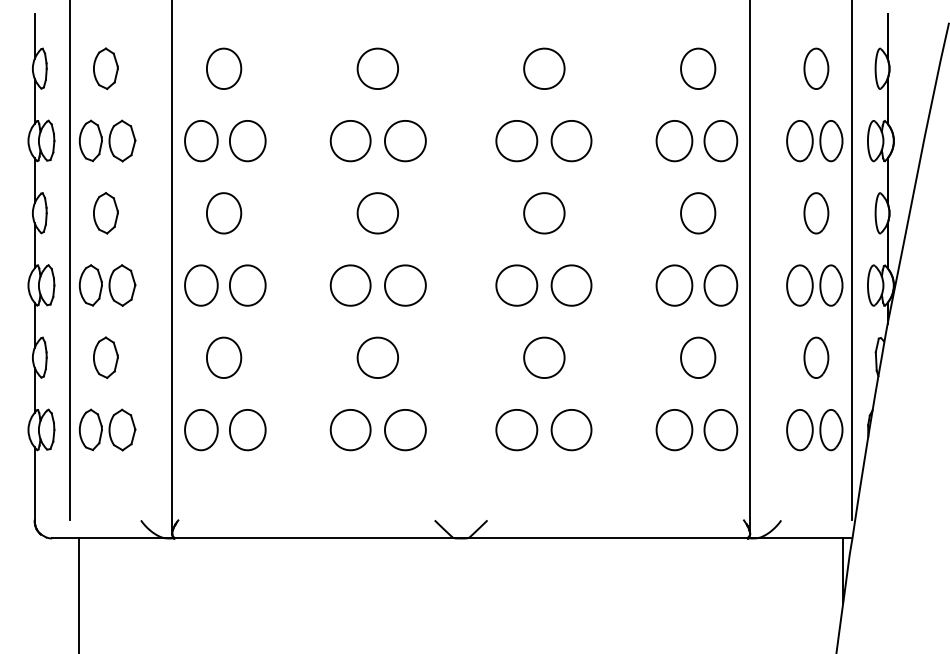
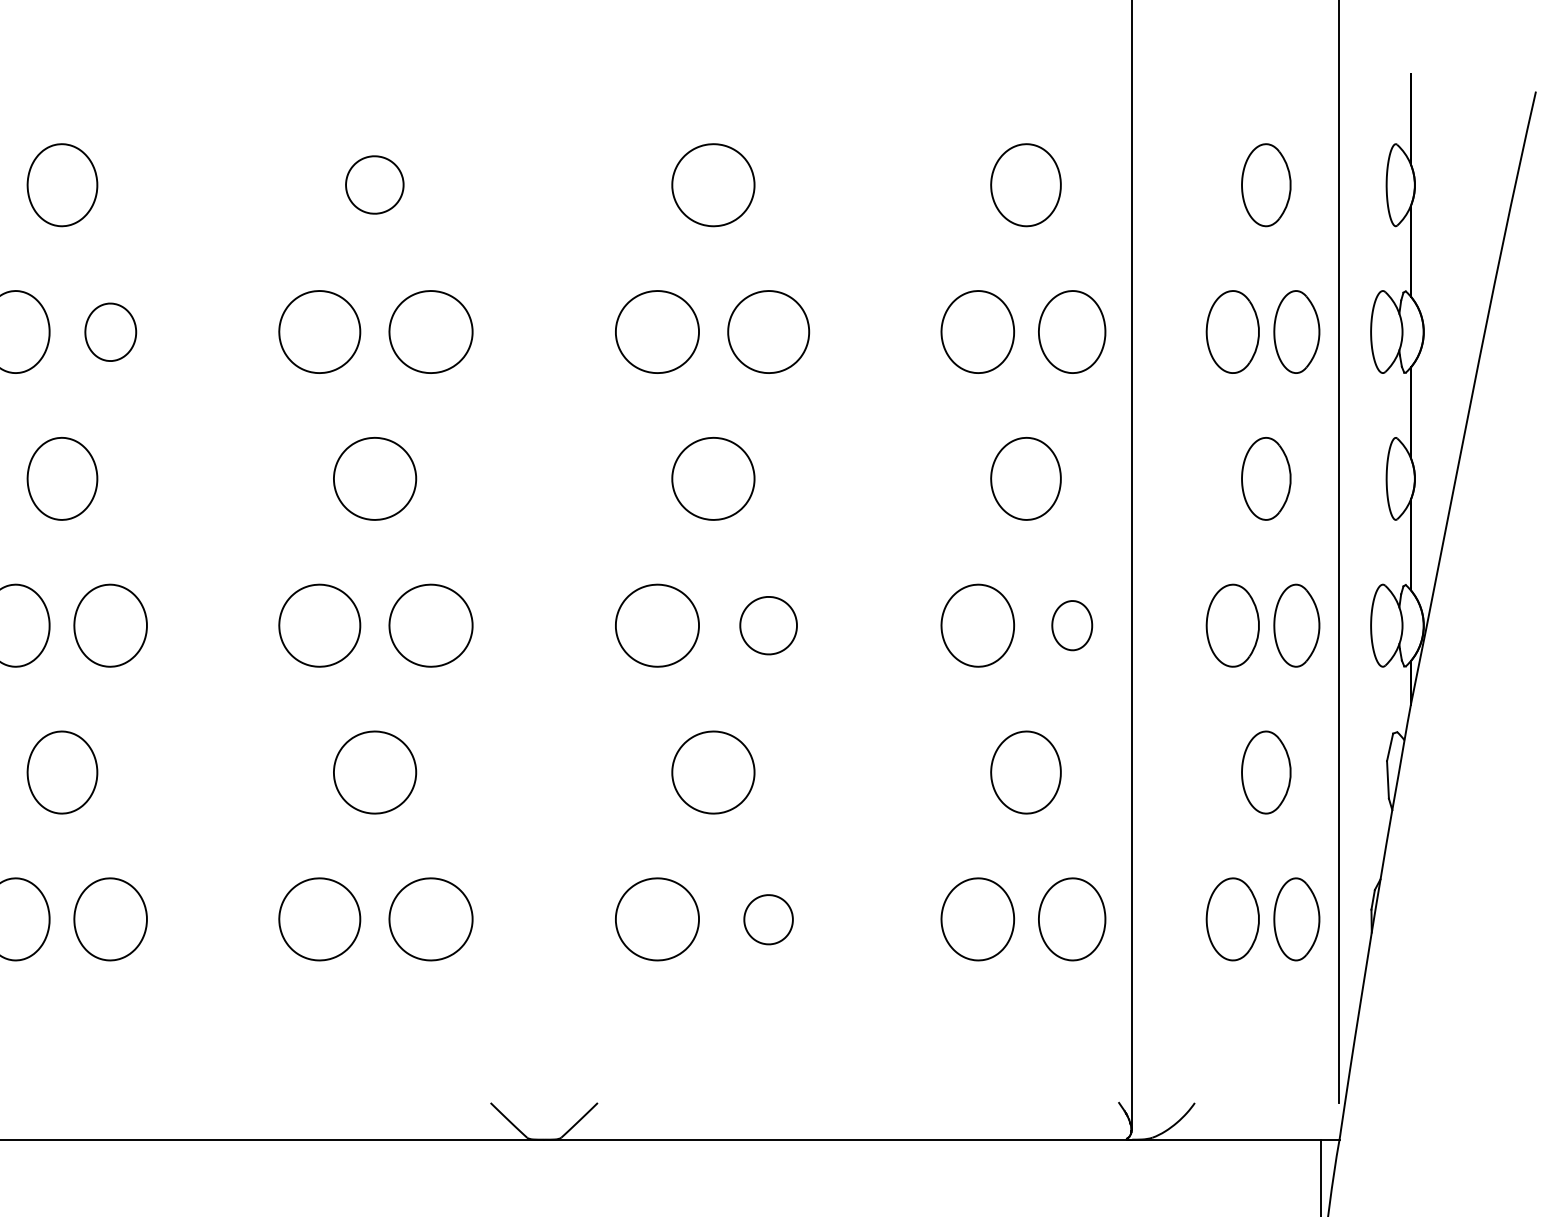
part: (377, 68) -> (374, 184), size x0.7
part: (247, 141) -> (110, 332), size x0.7
part: (571, 285) -> (768, 625), size x0.7
part: (720, 285) -> (1071, 625), size x0.6
part: (571, 430) -> (768, 920), size x0.6

